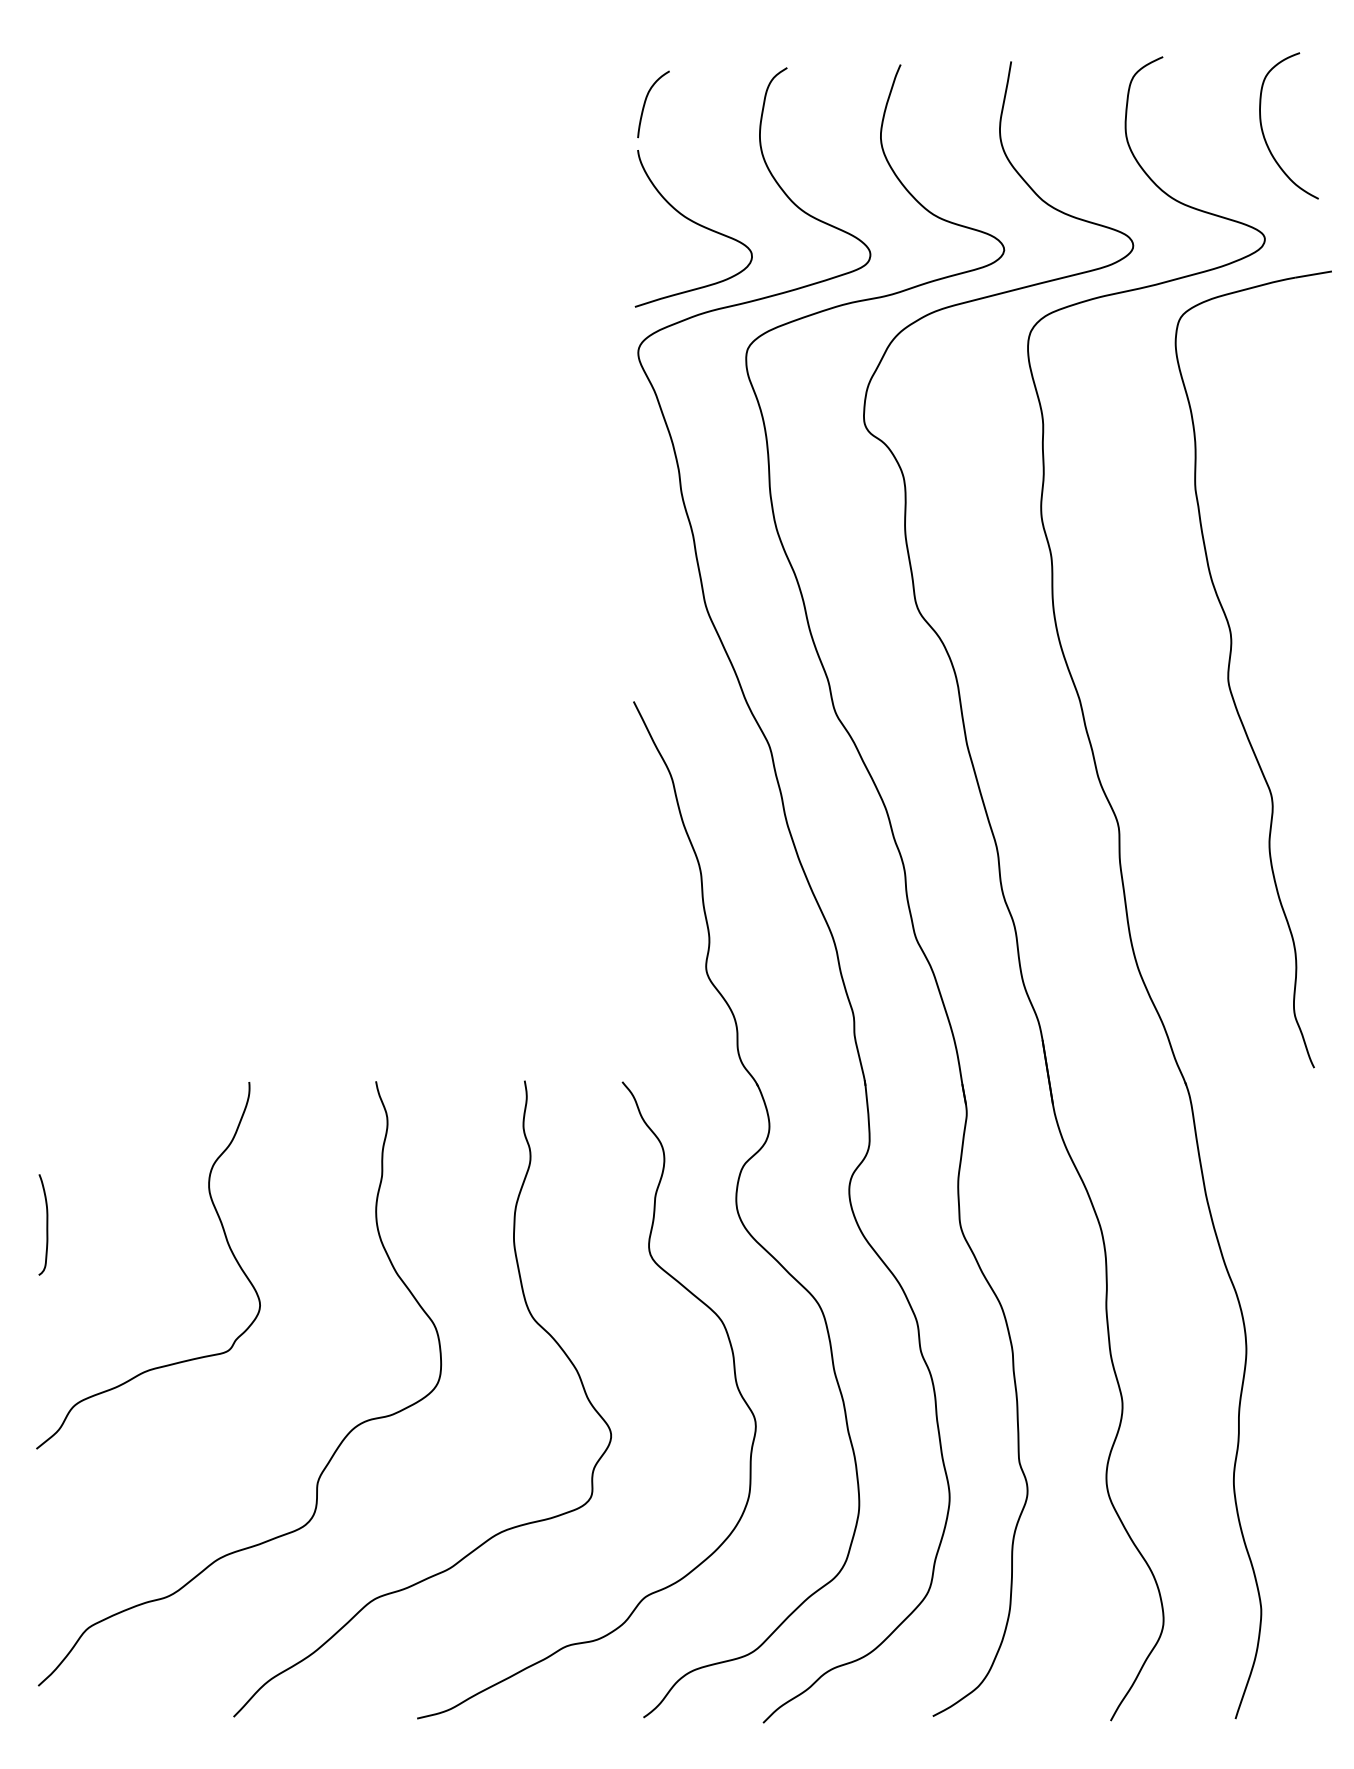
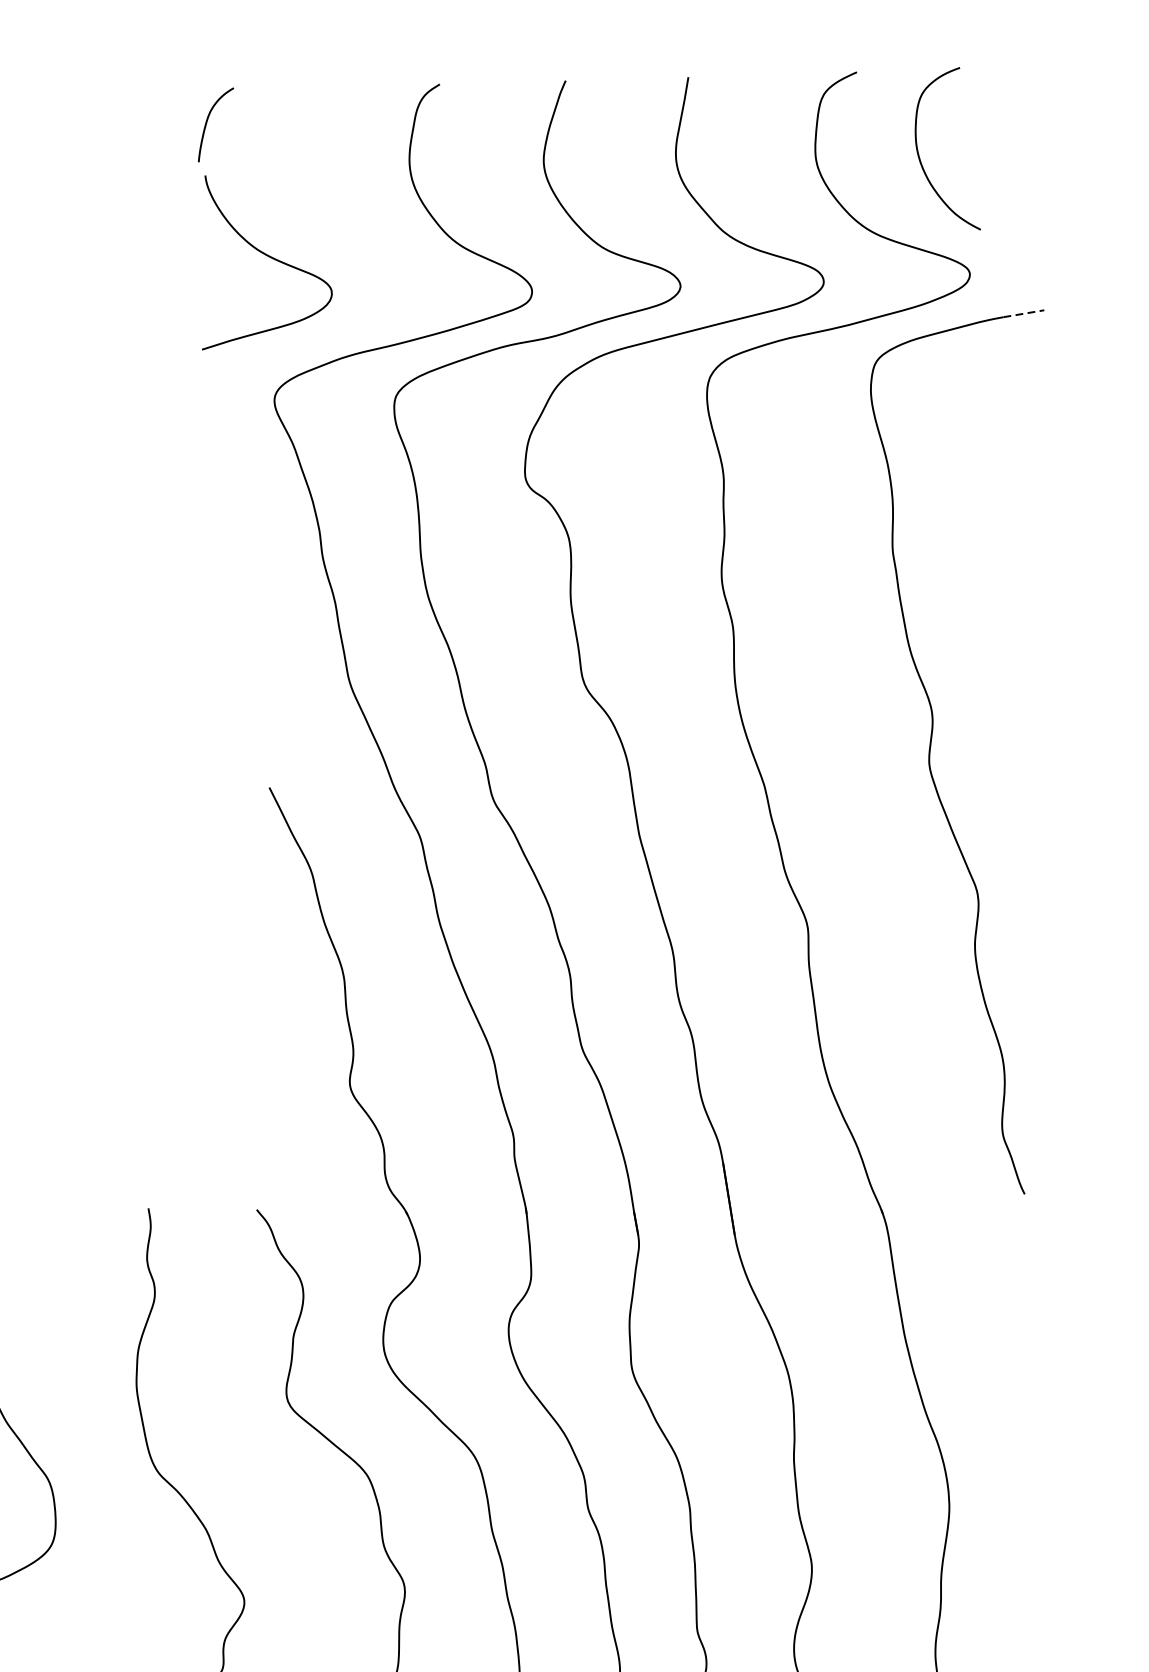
curve: (646, 101) -> (208, 121), moved
curve: (1263, 130) -> (919, 153), moved
curve: (696, 224) -> (270, 258), moved
line: (1313, 274) -> (1023, 313), solid -> dashed

